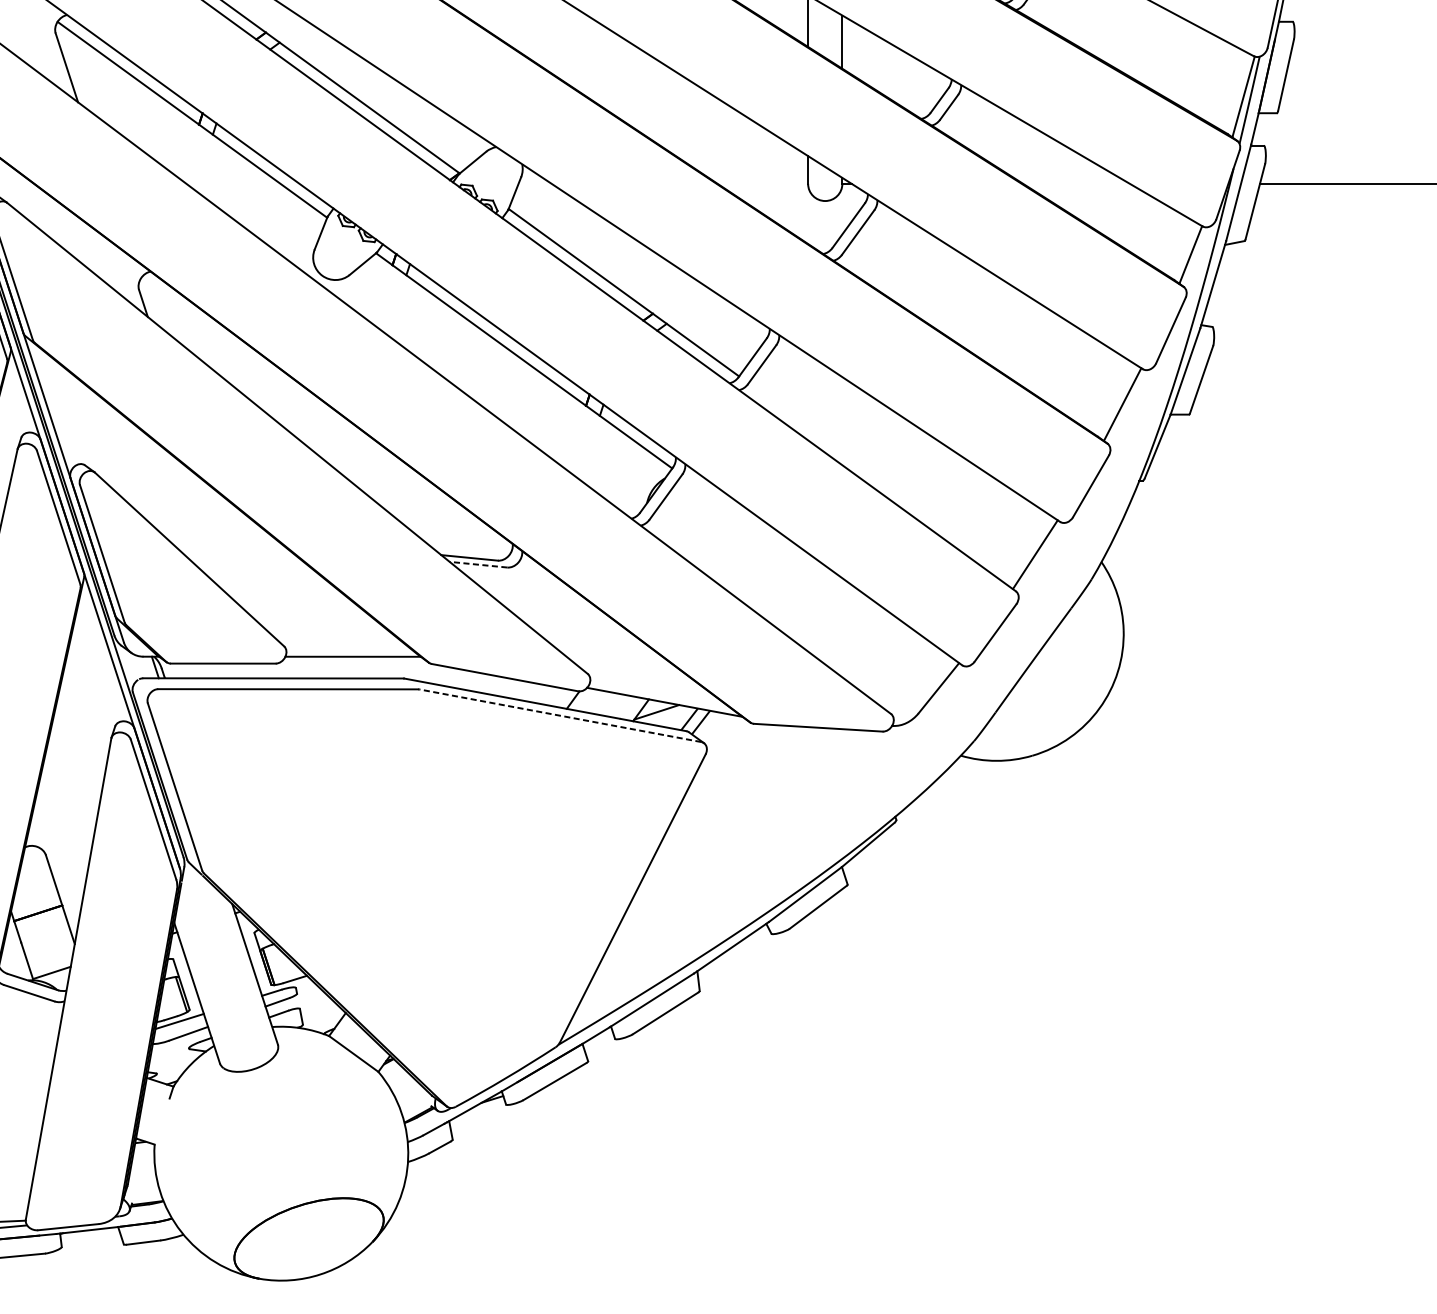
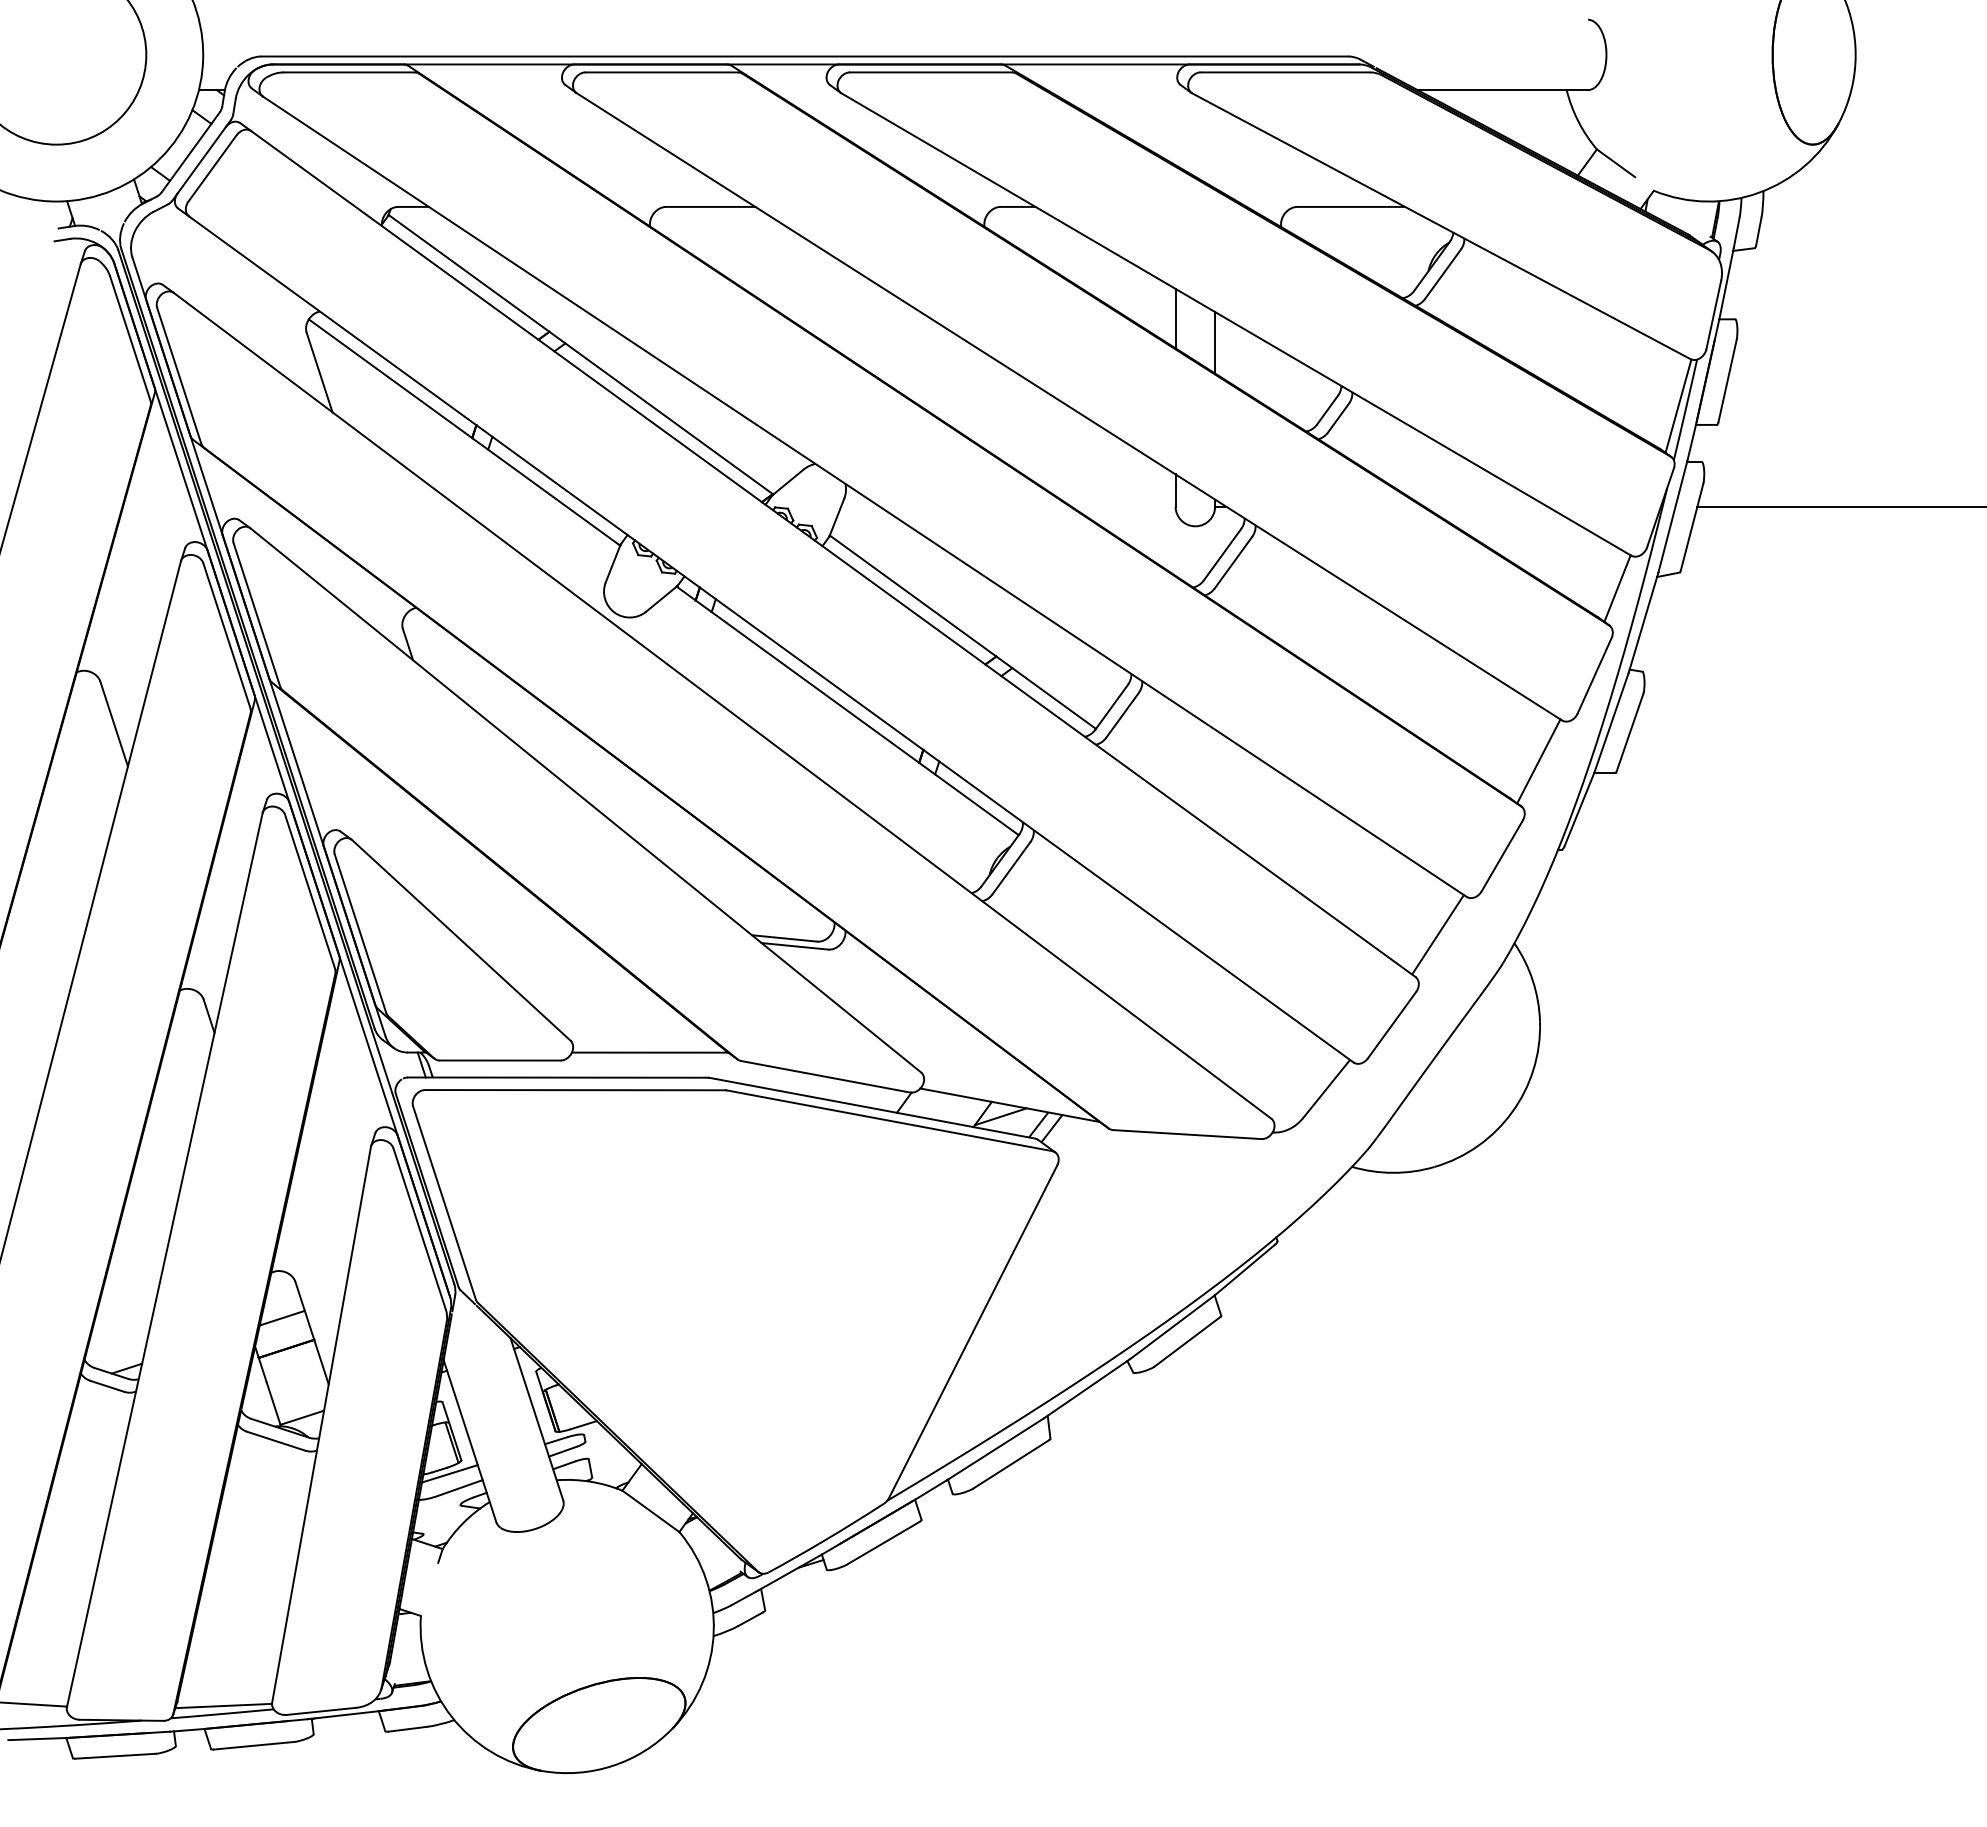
line: (478, 564) -> (794, 946), dashed -> solid
line: (560, 715) -> (889, 1120), dashed -> solid
line: (33, 886) -> (281, 1317), added

